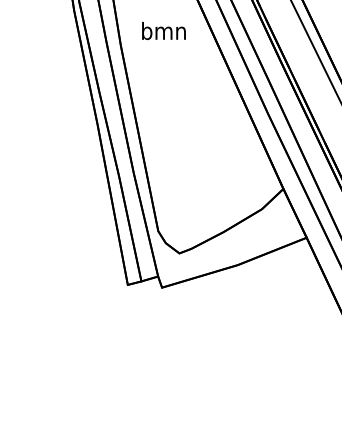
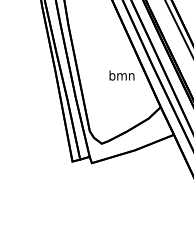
text: (163, 30) -> (121, 75), moved

